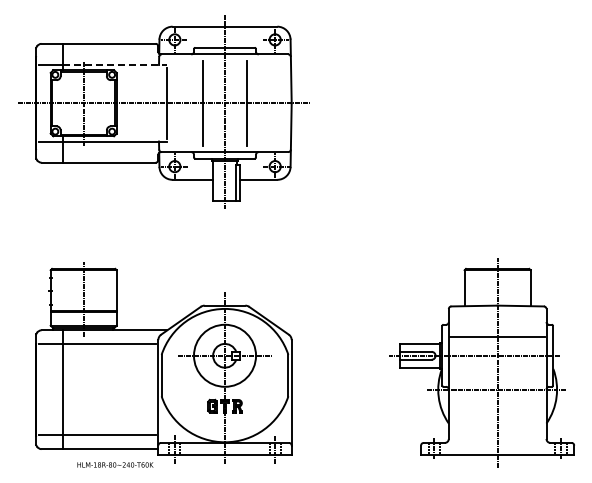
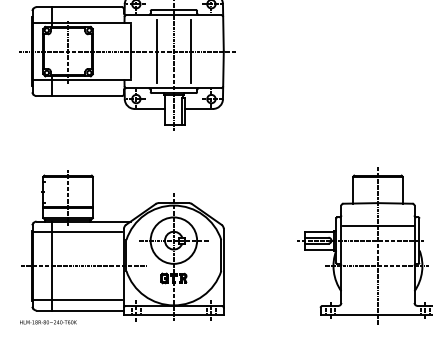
line: (115, 64) -> (91, 22), dashed -> solid
line: (105, 389) -> (84, 265), added
text: (115, 464) -> (48, 322), moved

